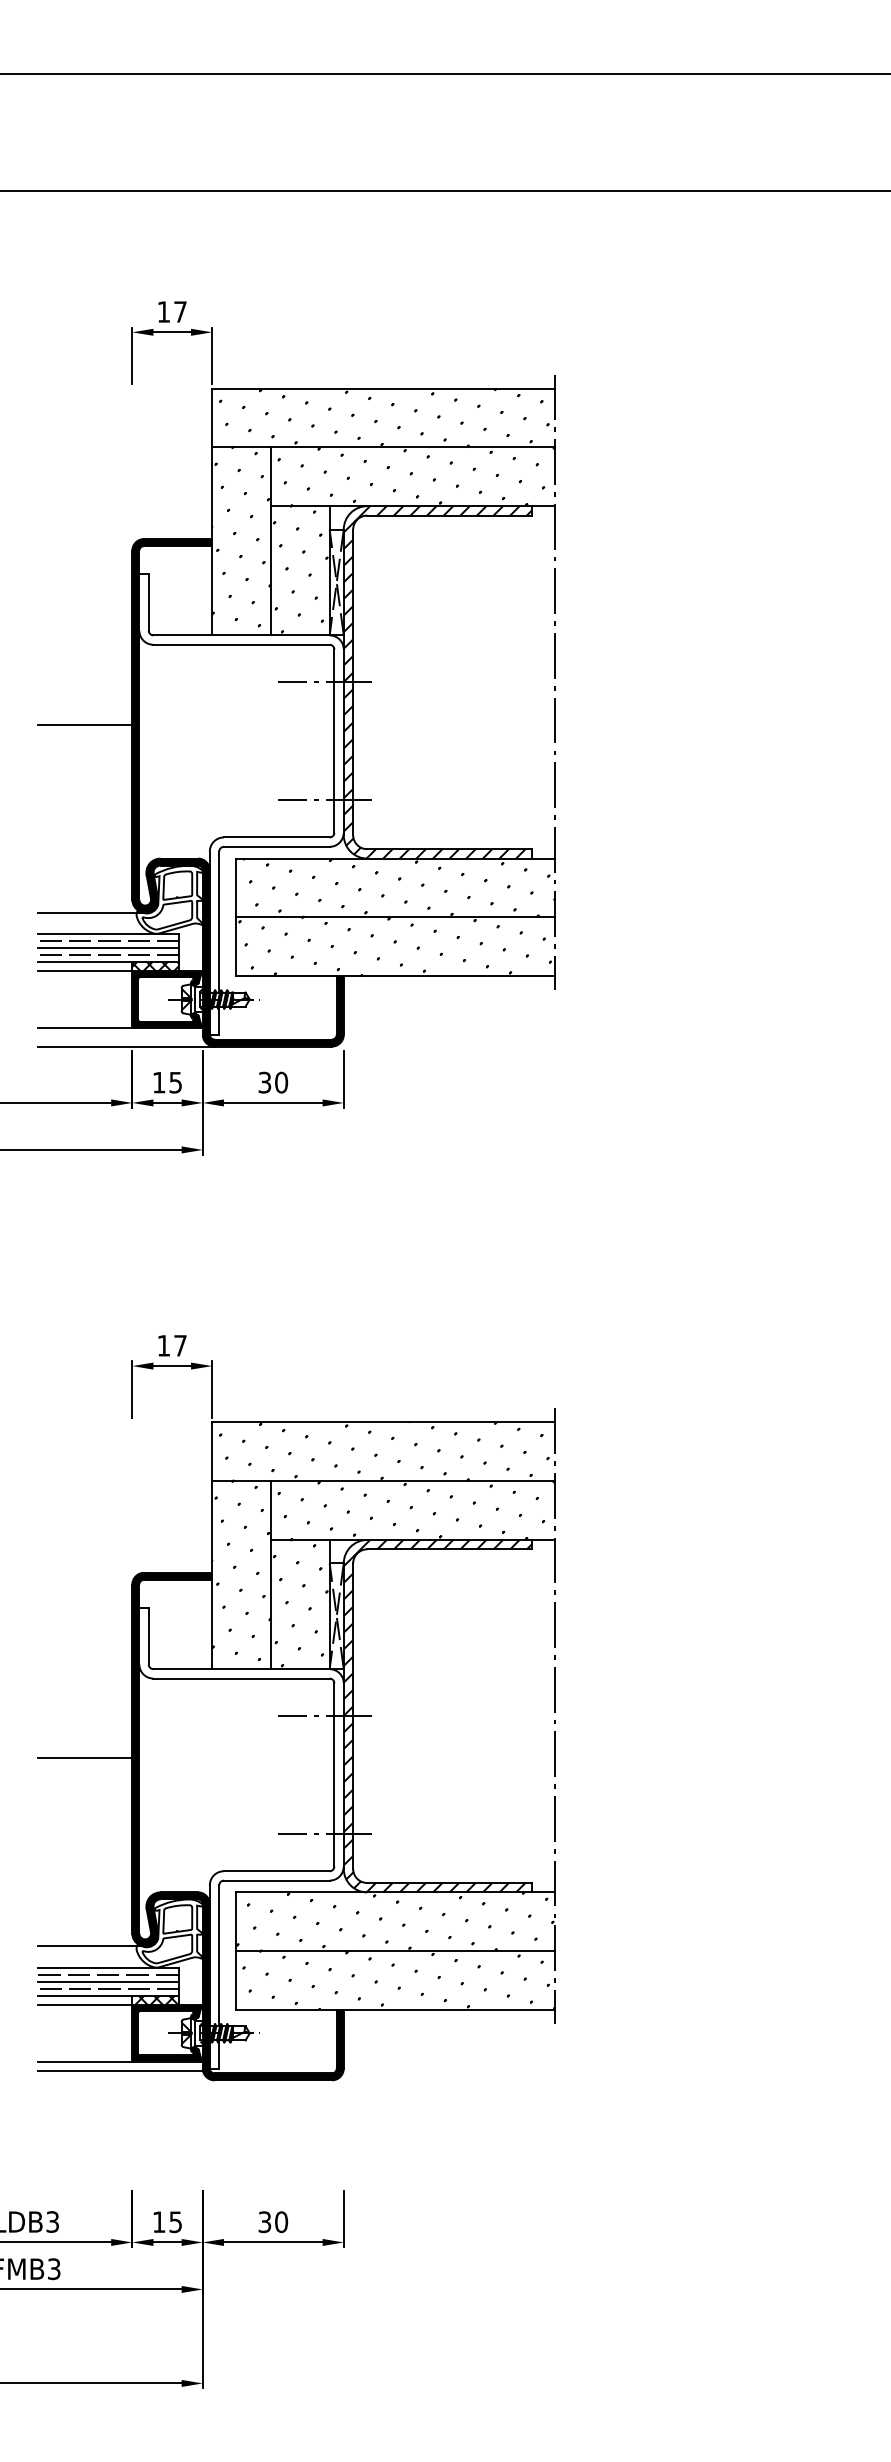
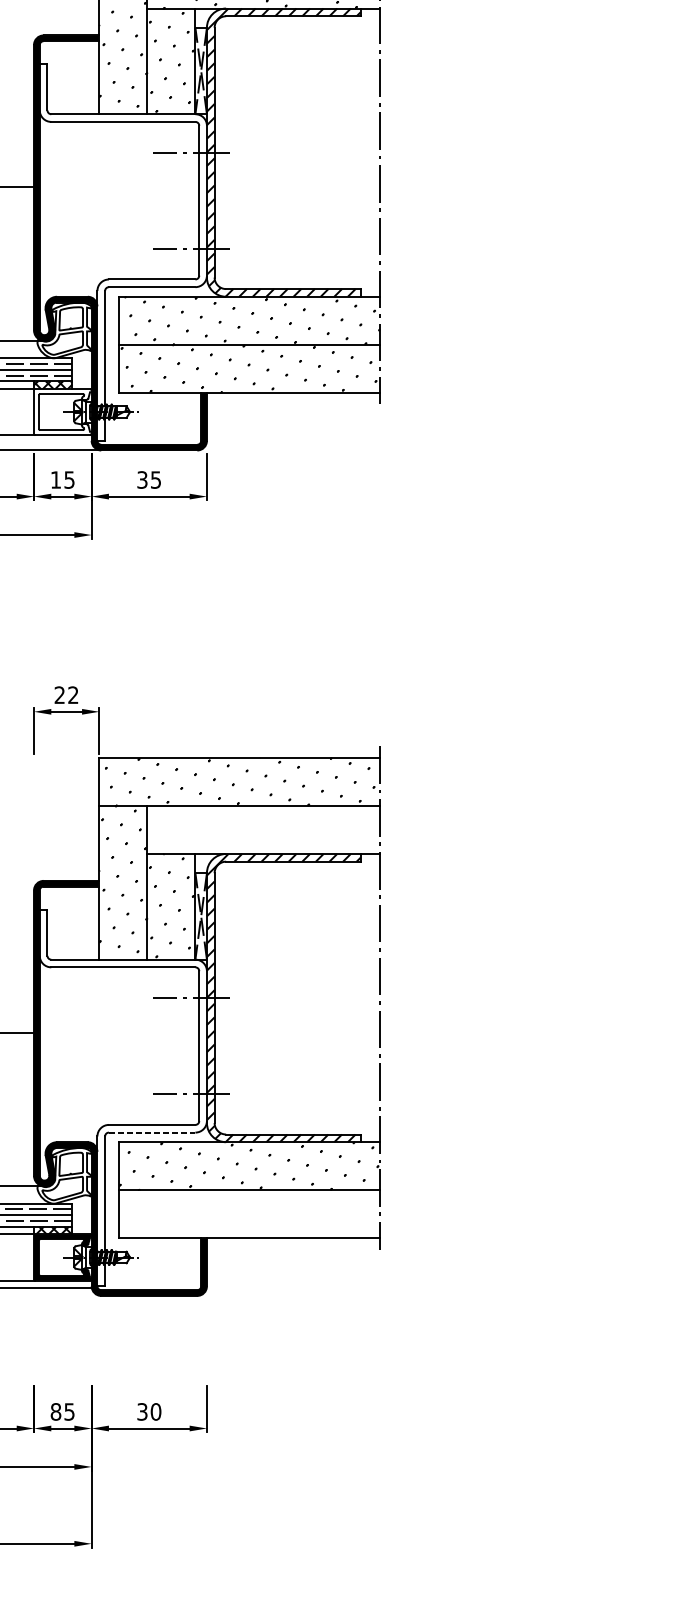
fill: (167, 999) -> (62, 412), removed
text: (281, 1082) -> (156, 479), 30 -> 35
text: (171, 1345) -> (66, 694), 17 -> 22
hatch: (415, 1510) -> (265, 829), removed
line: (276, 1880) -> (151, 1132), solid -> dashed
hatch: (398, 1980) -> (251, 1214), removed
text: (158, 2222) -> (55, 1412), 15 -> 85

